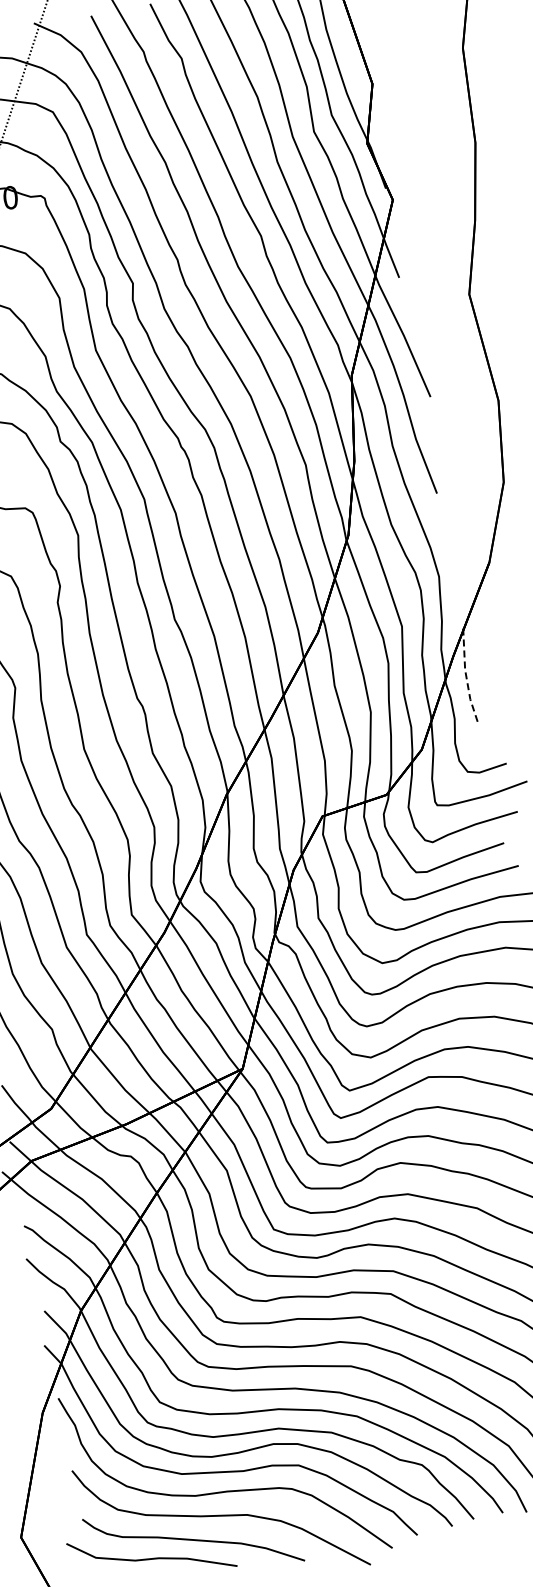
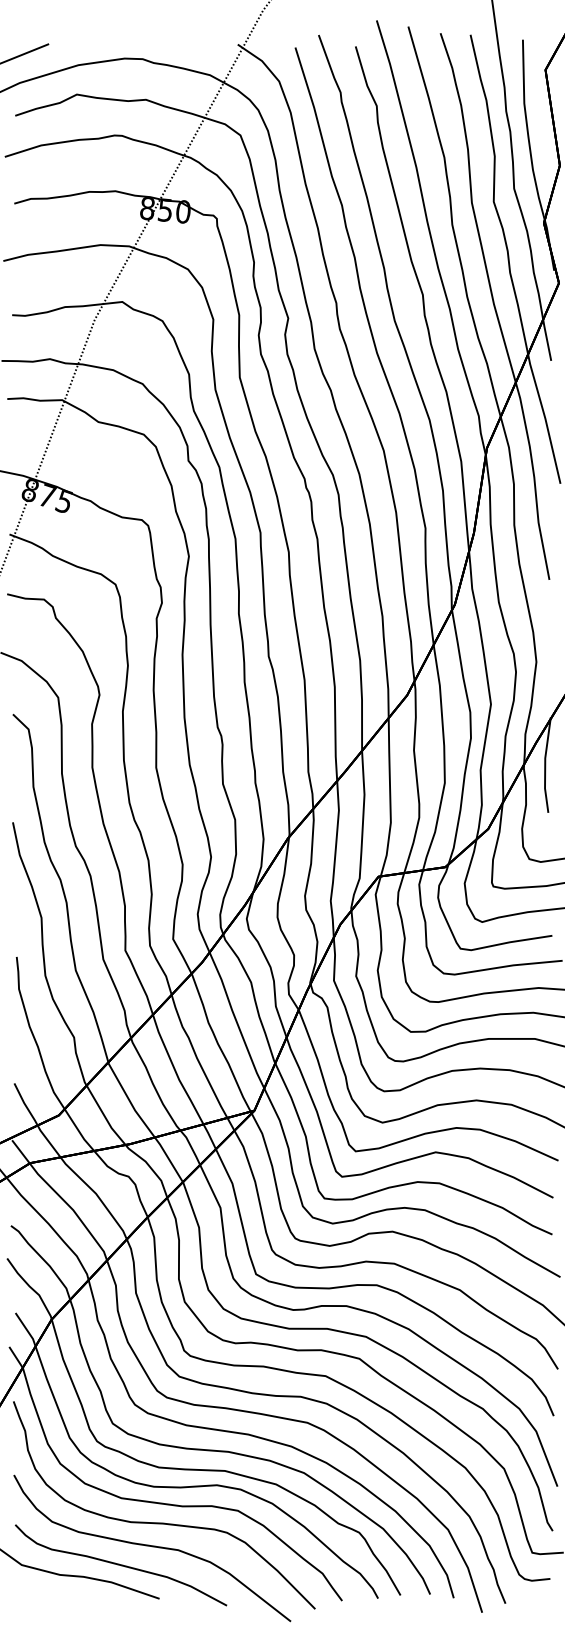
line: (466, 676) -> (545, 765), dashed -> solid

